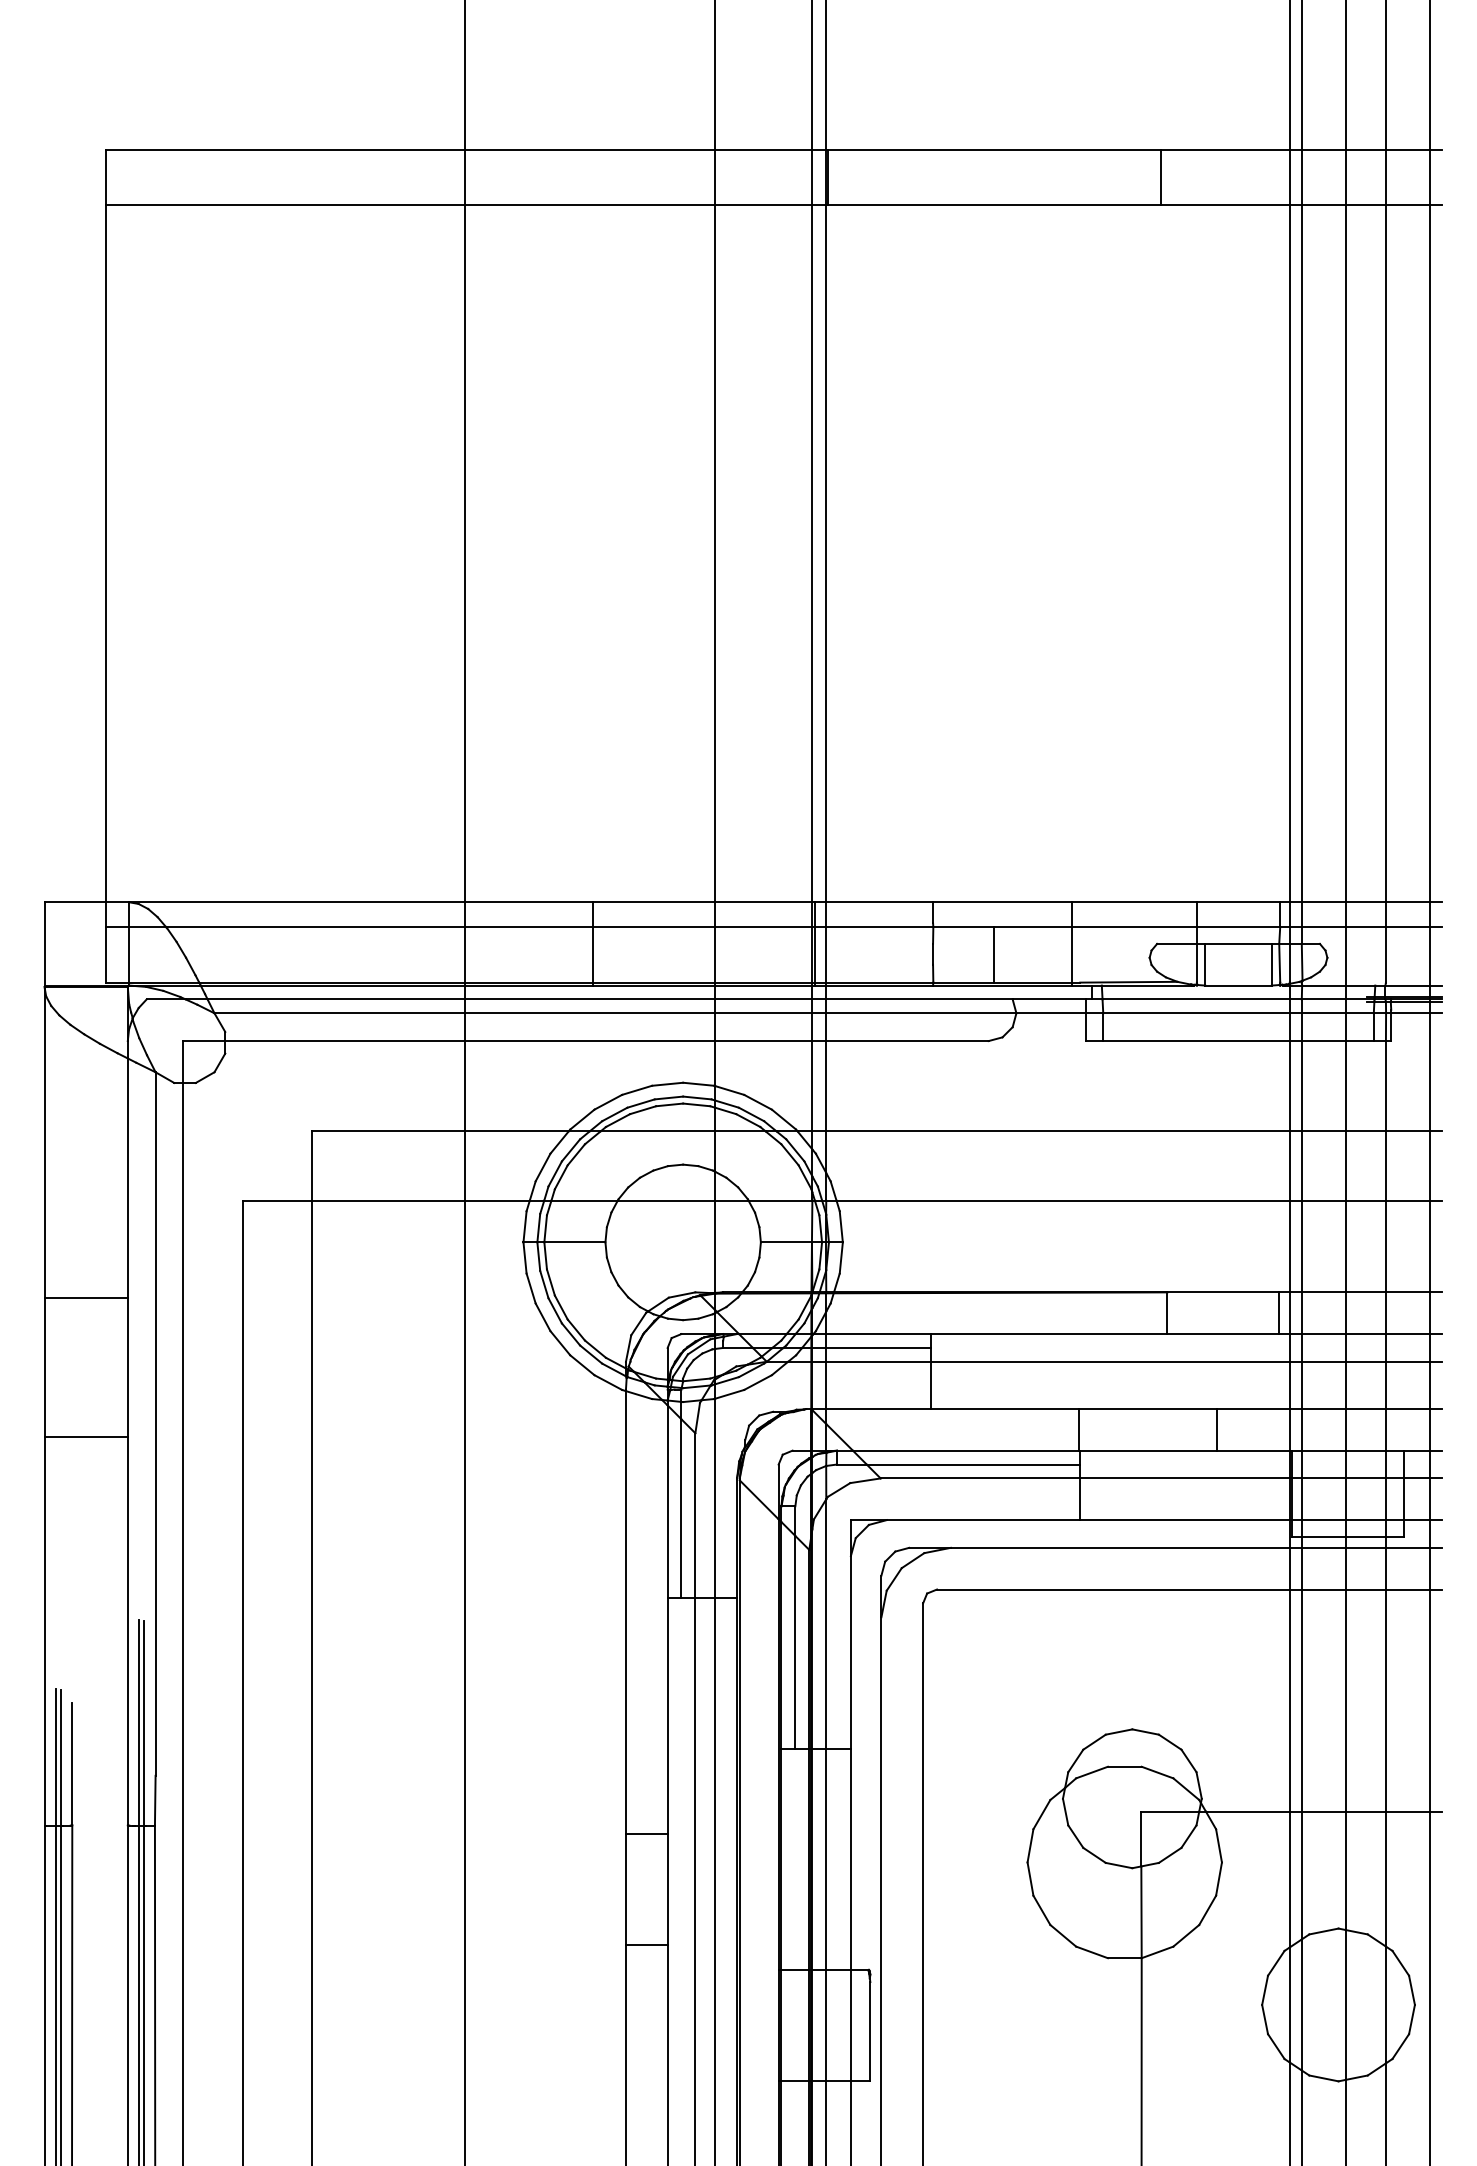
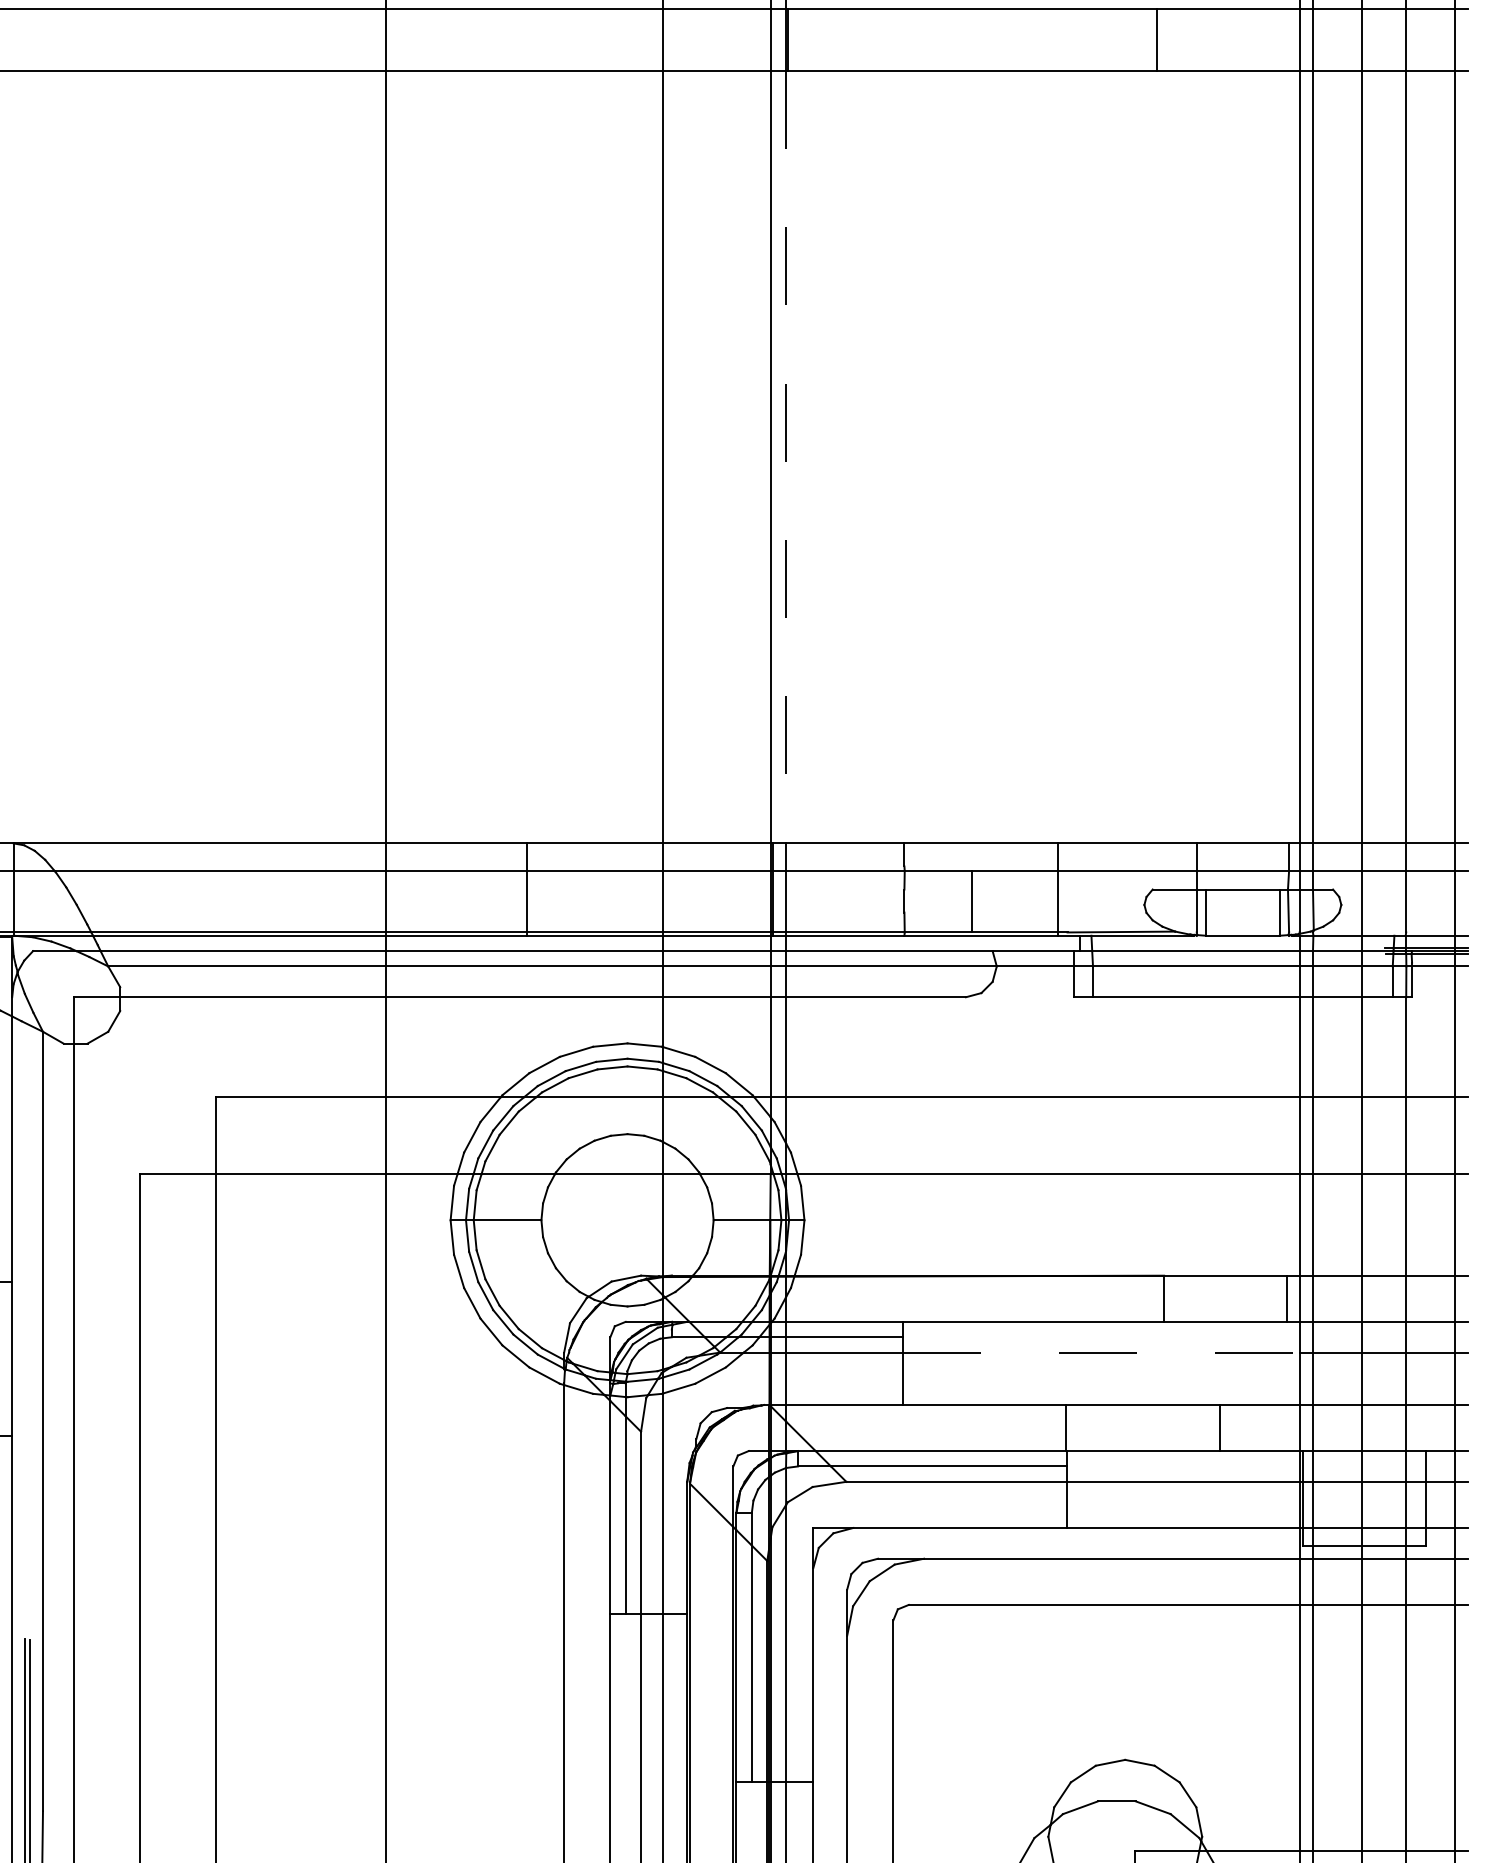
line: (826, 553) -> (786, 456), solid -> dashed
line: (1111, 1361) -> (1102, 1352), solid -> dashed

